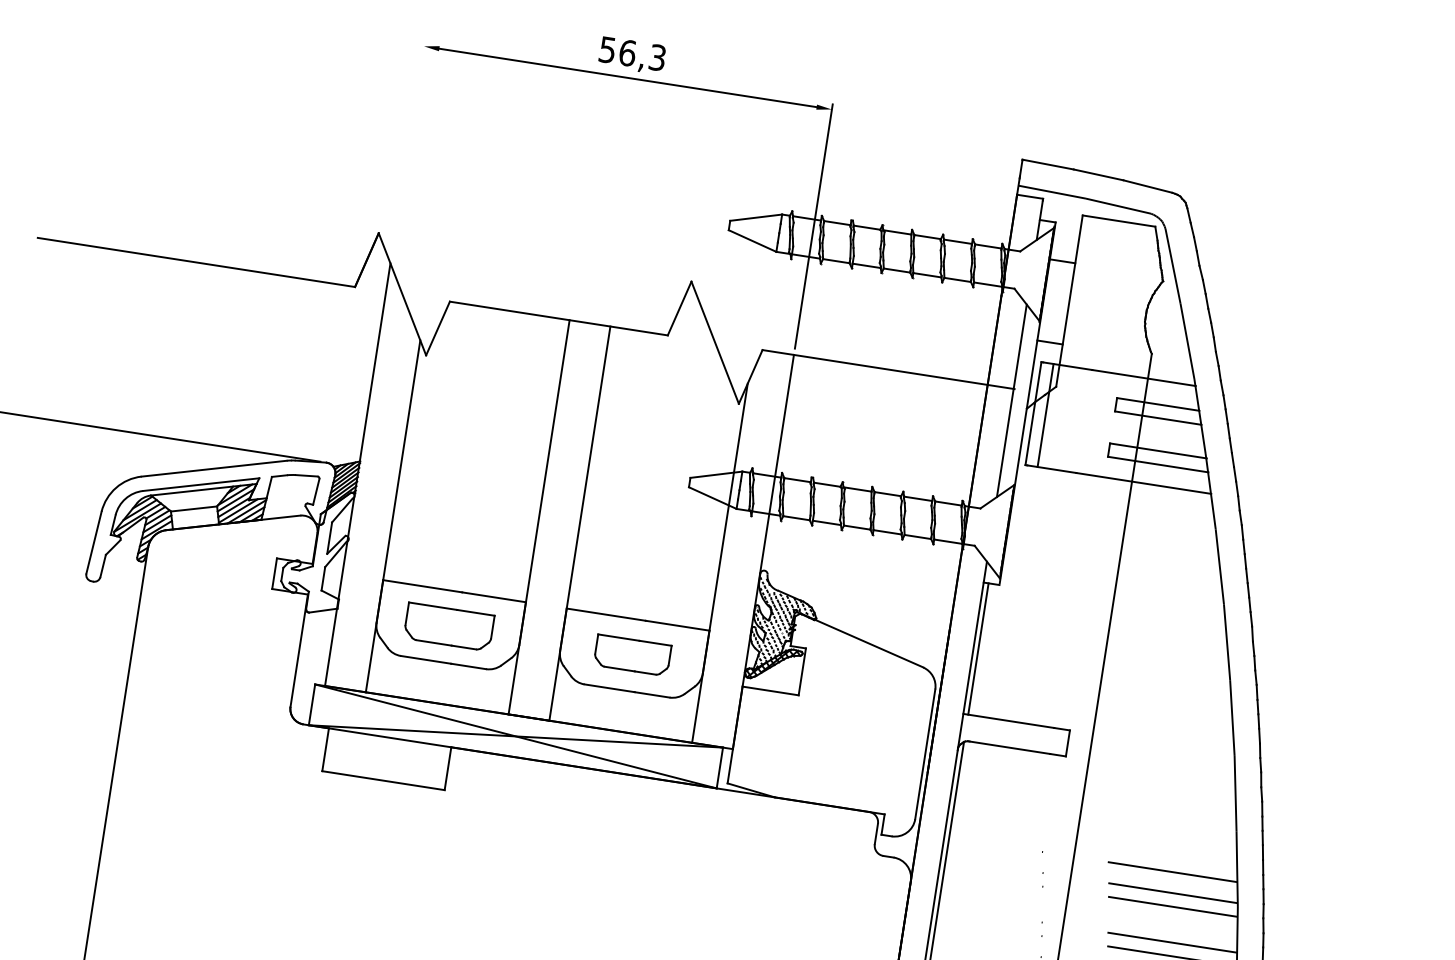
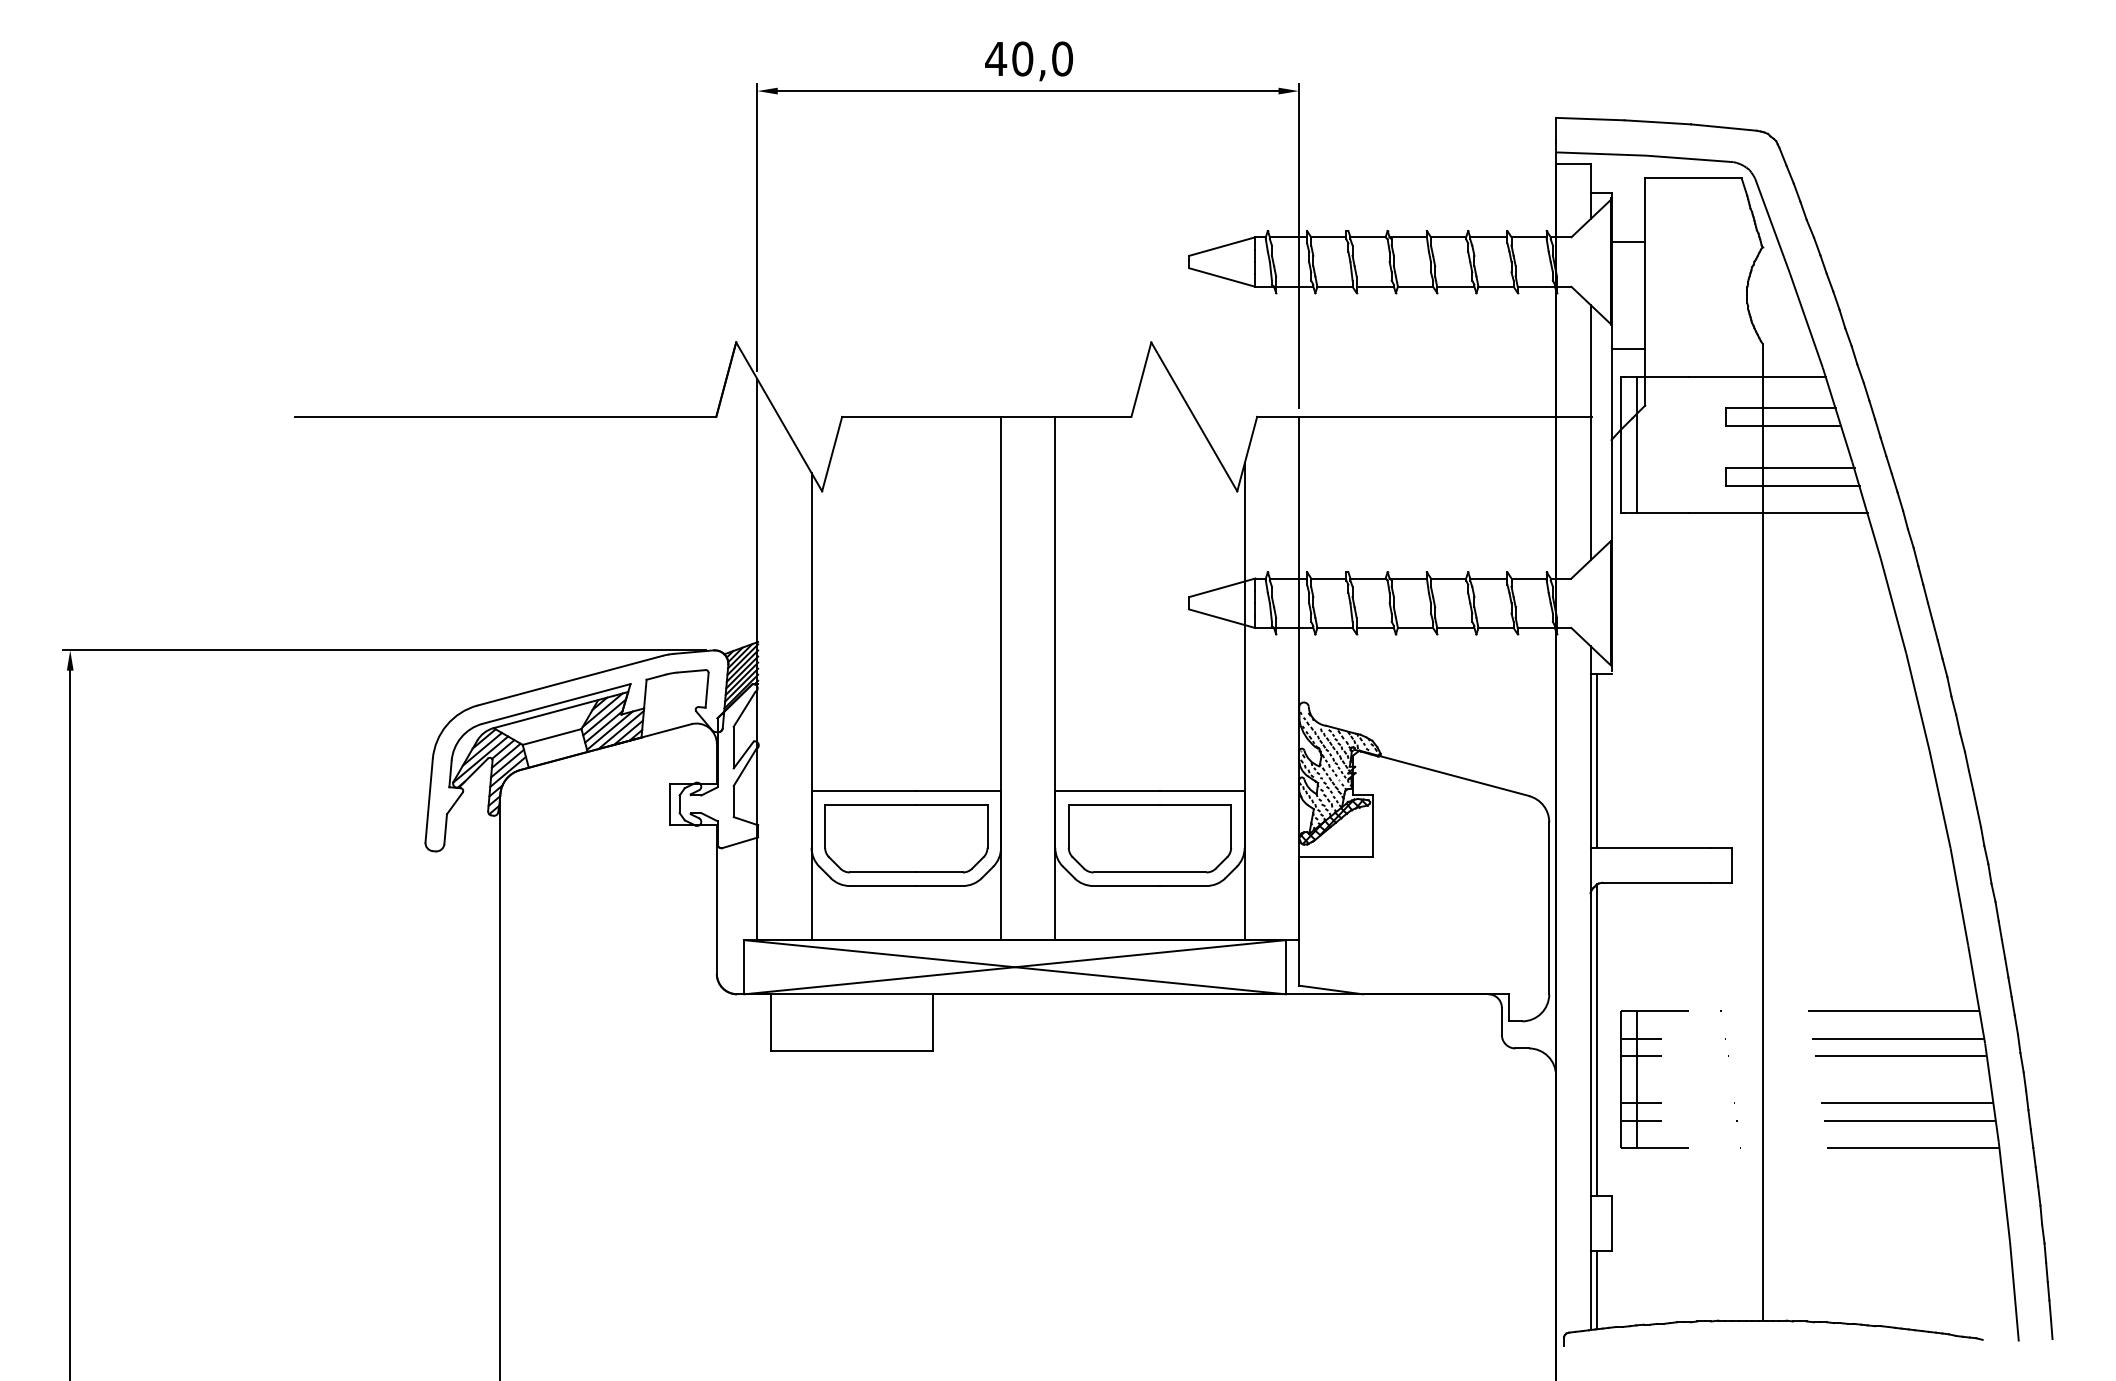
text: (632, 53) -> (1029, 58), 56,3 -> 40,0
line: (408, 149) -> (757, 227), added
part: (449, 626) -> (906, 838), size x1.43
part: (632, 655) -> (1149, 838), size x1.67
part: (971, 893) -> (1637, 1079), added

